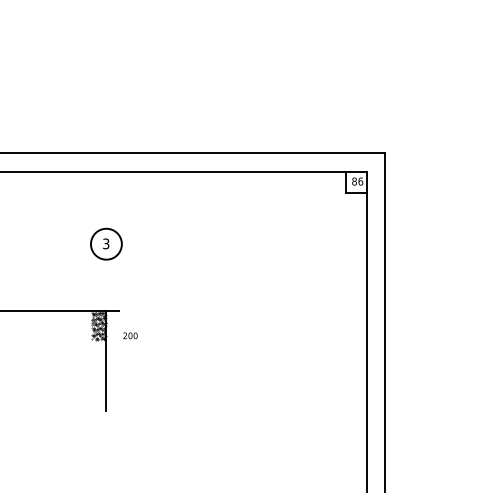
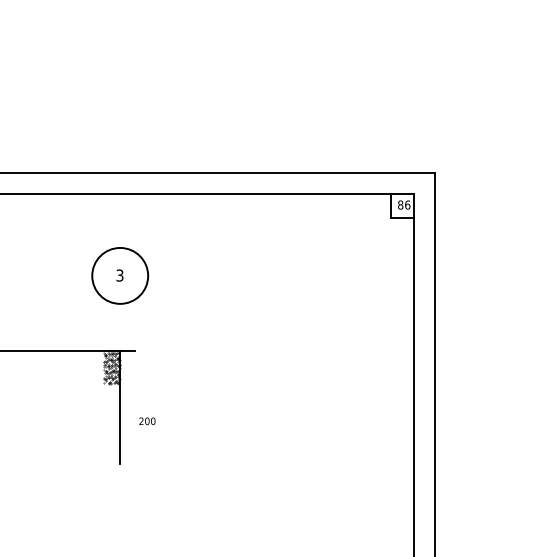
circle: (105, 243) -> (119, 275), size x1.6
text: (130, 335) -> (147, 420), moved

